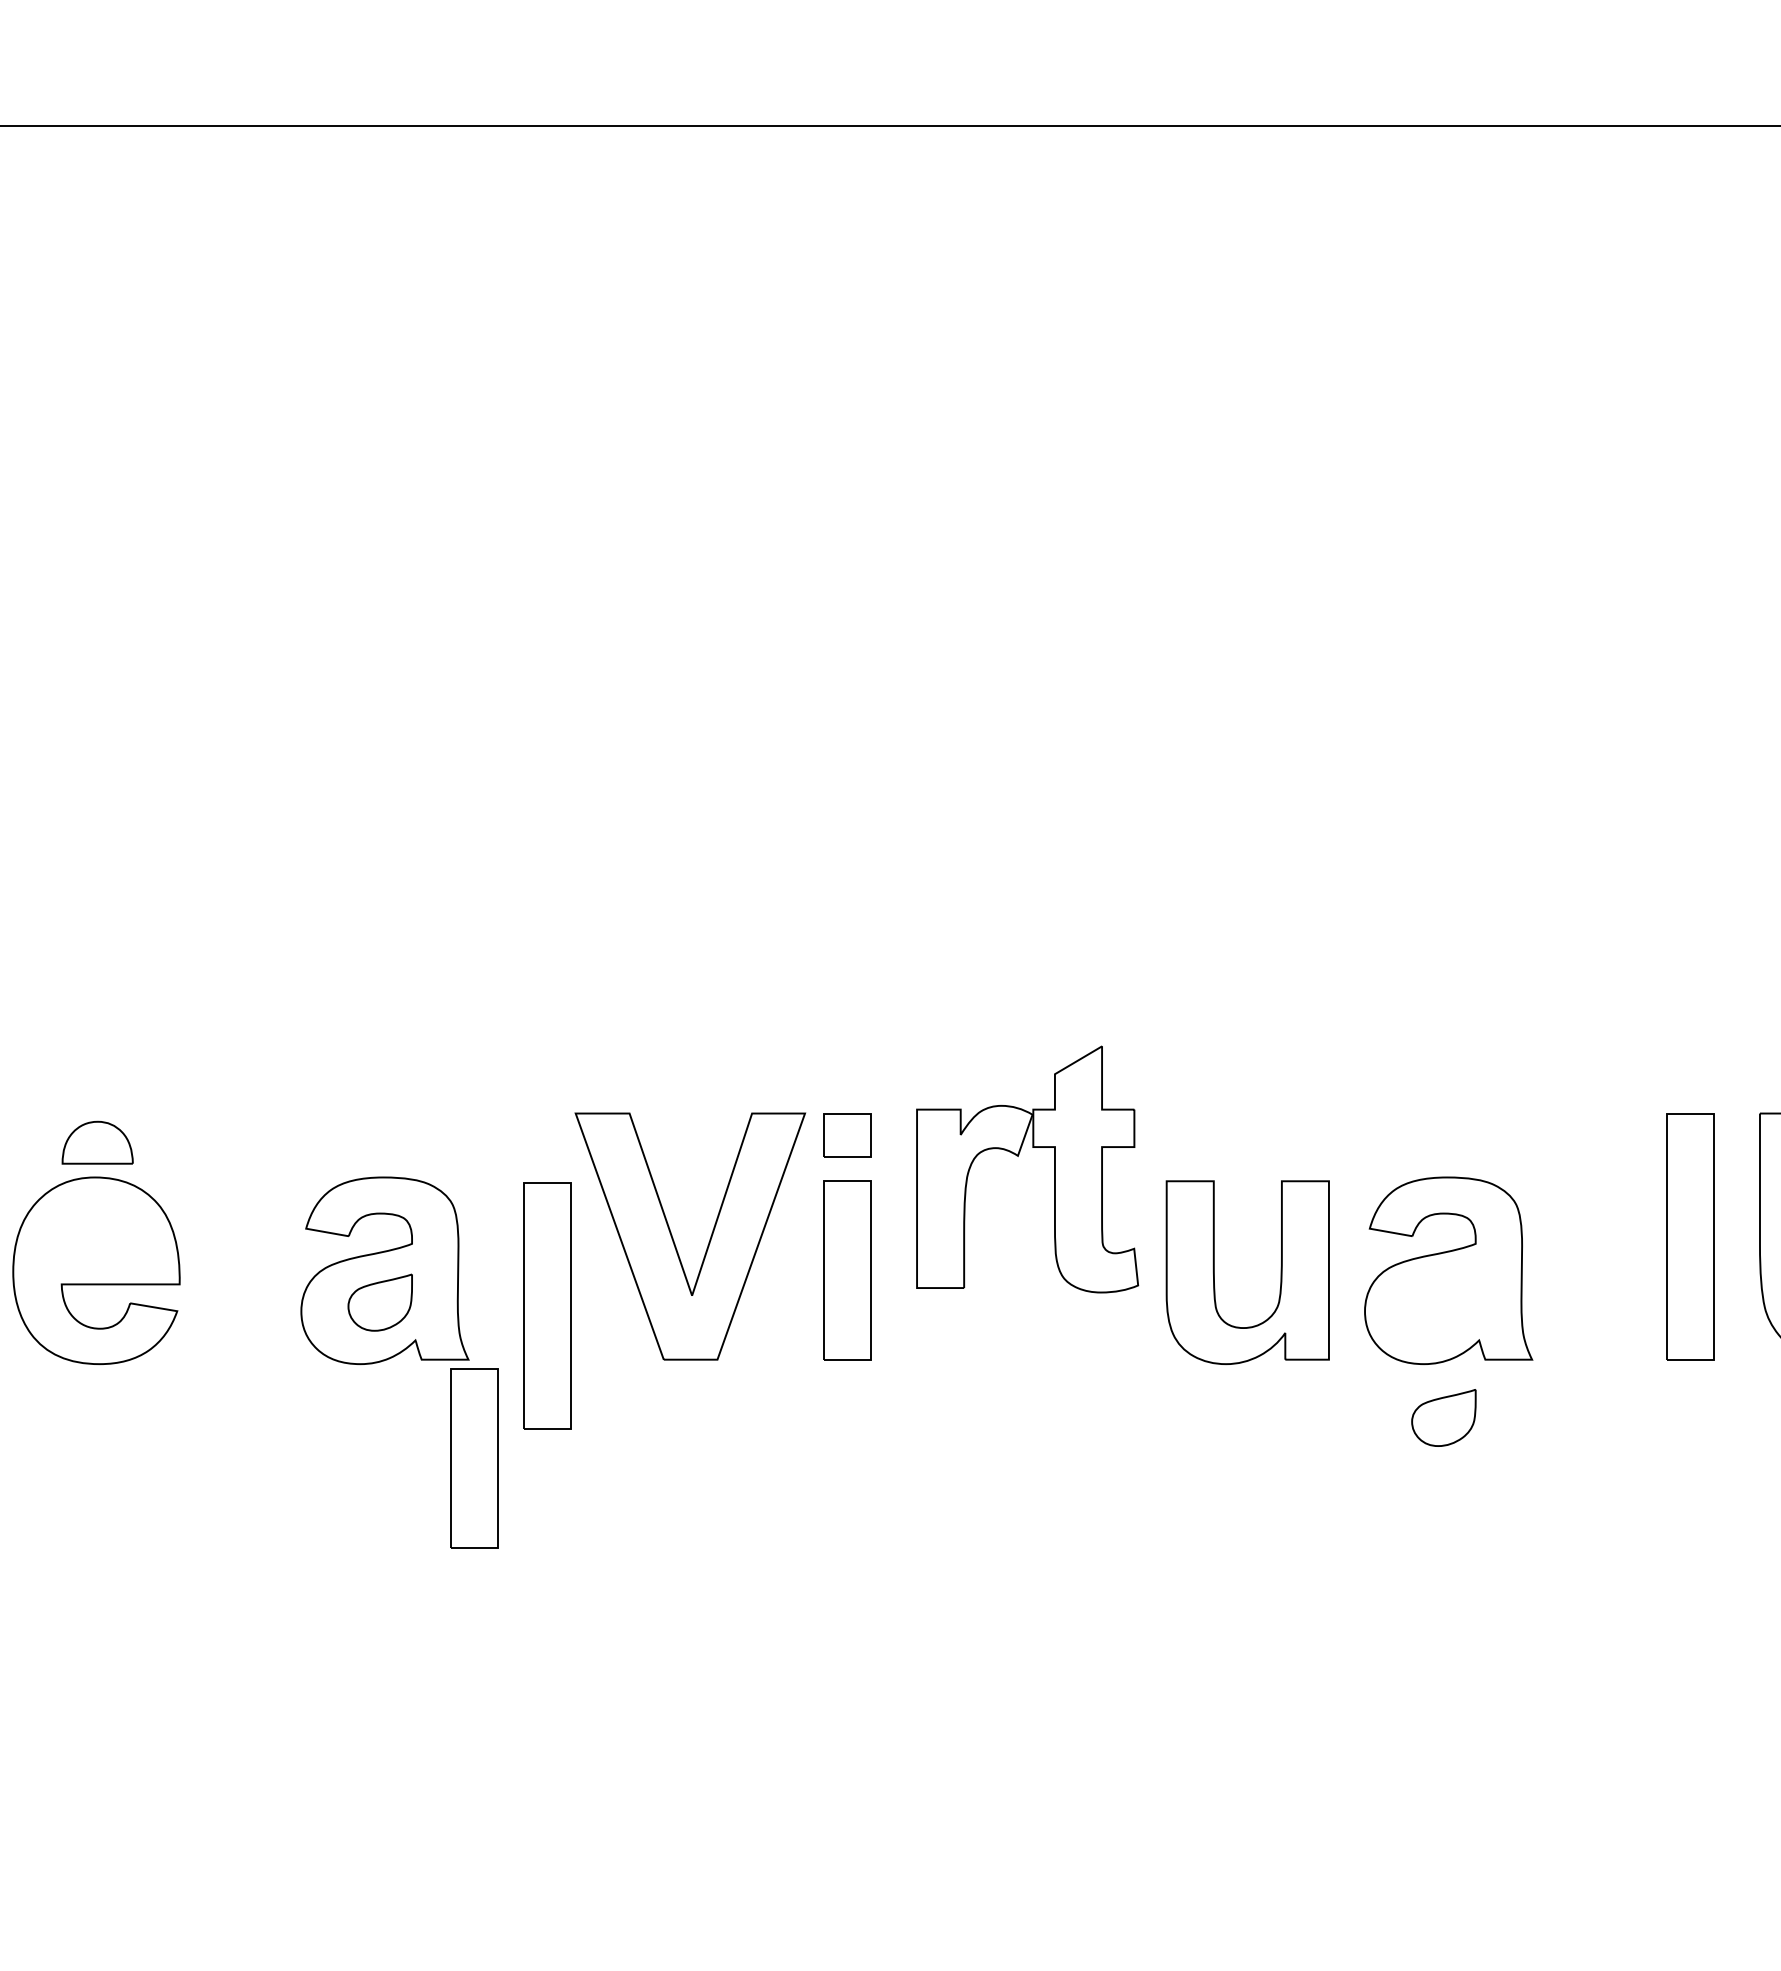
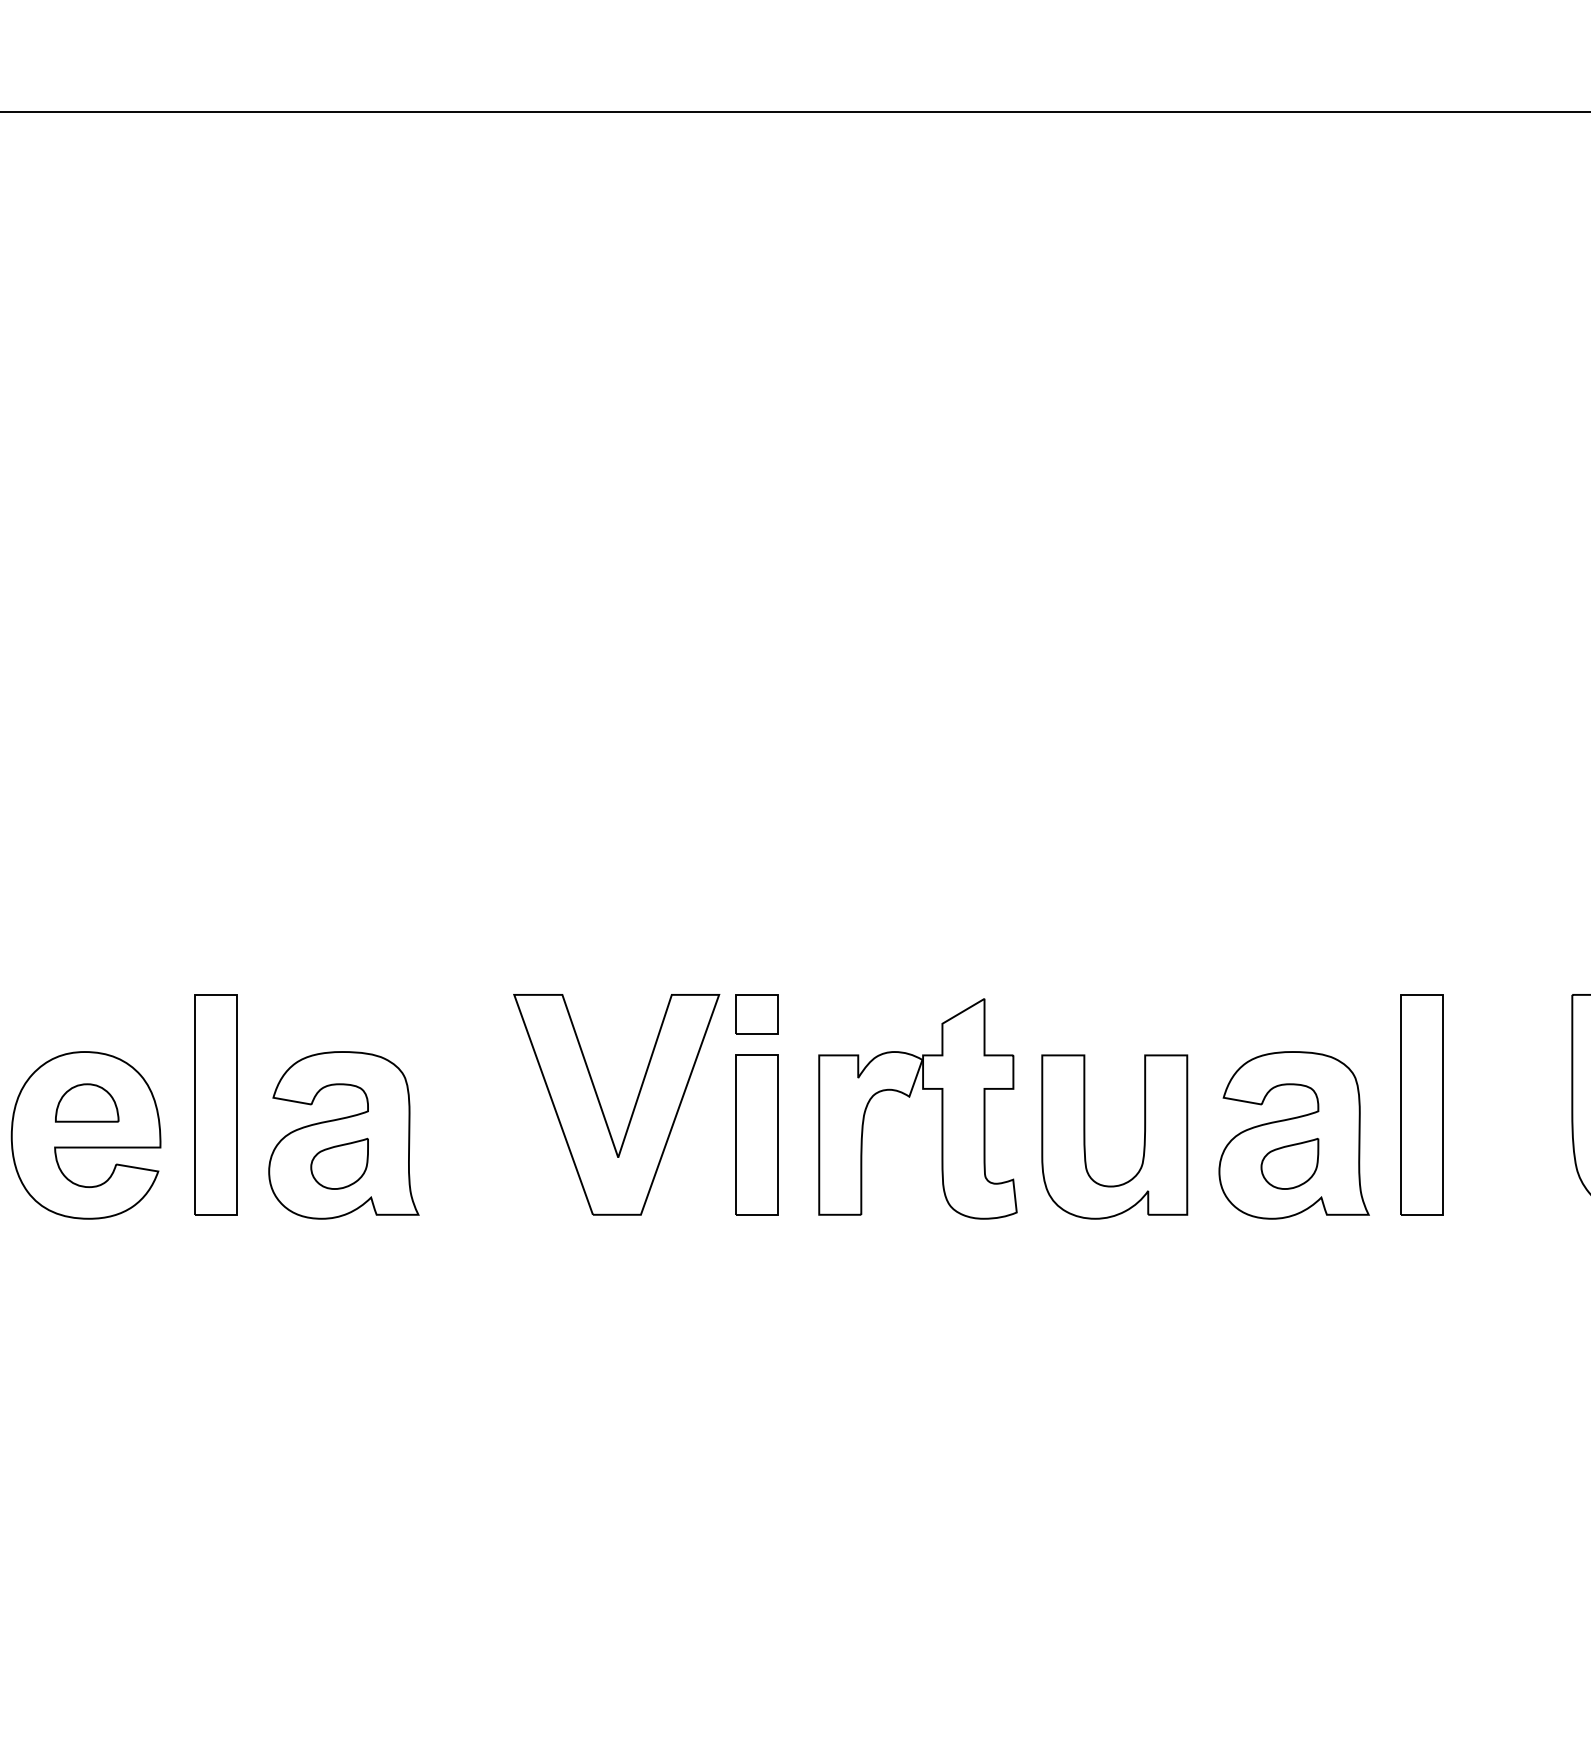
part: (98, 1142) -> (87, 1102), moved
part: (1019, 1156) -> (910, 1097), moved
part: (1689, 1236) -> (1421, 1104), moved
part: (546, 1305) -> (215, 1104), moved
part: (1443, 1417) -> (1289, 1163), moved
part: (474, 1457) -> (423, 1302), removed

